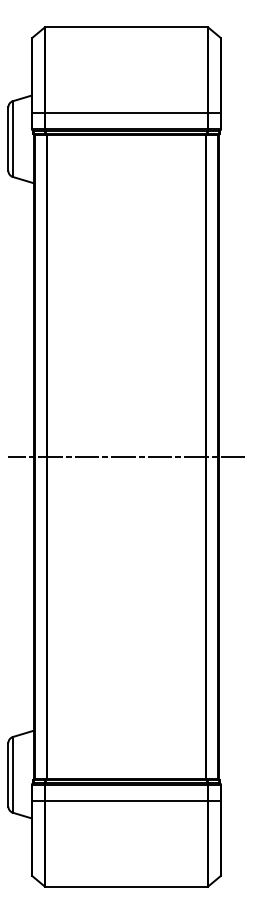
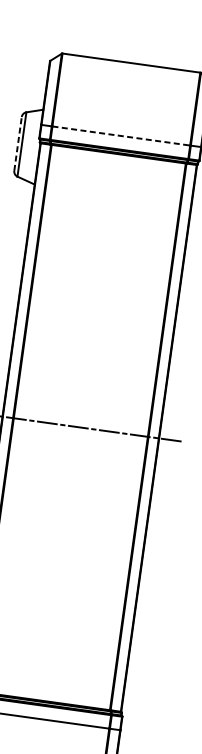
line: (126, 113) -> (121, 136), solid -> dashed
line: (8, 139) -> (18, 144), solid -> dashed

